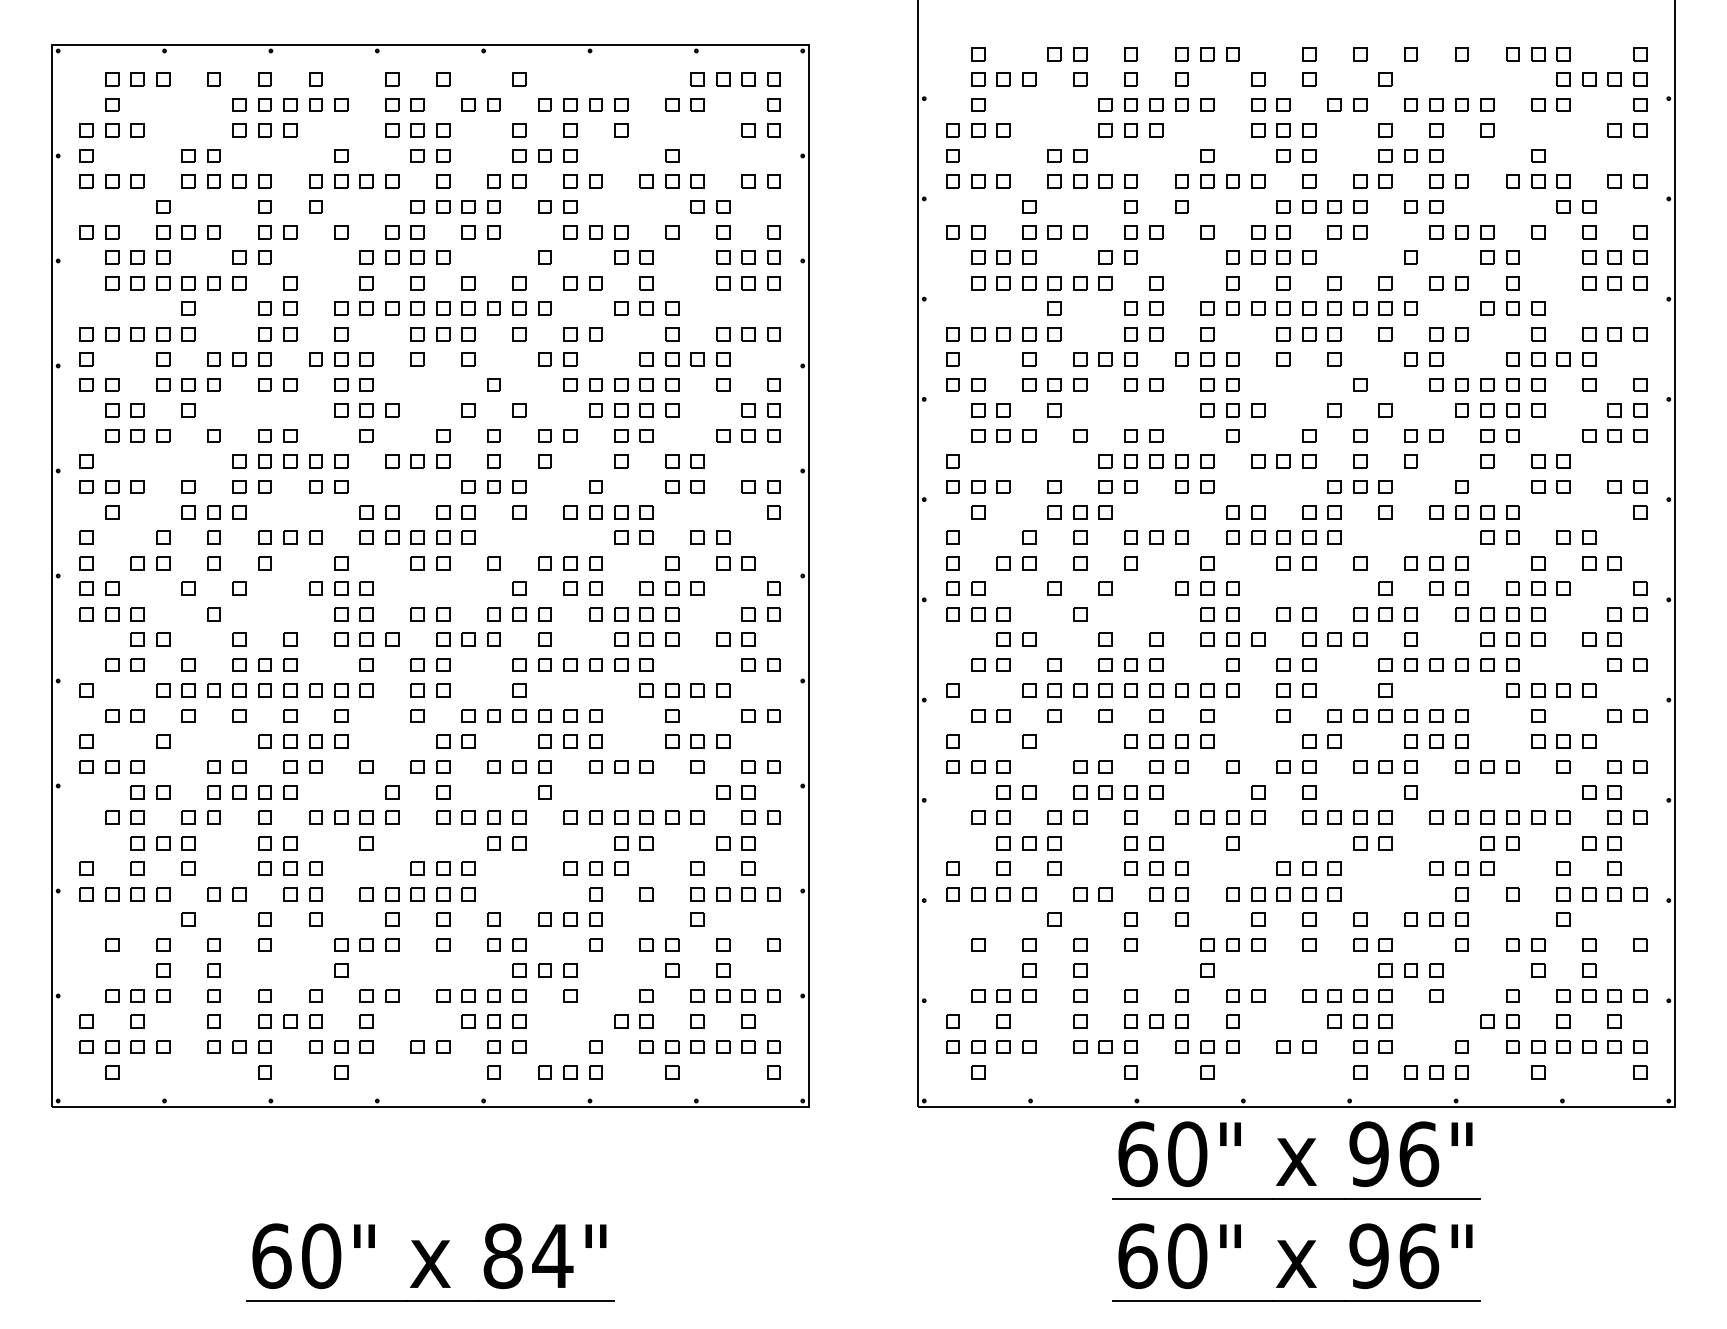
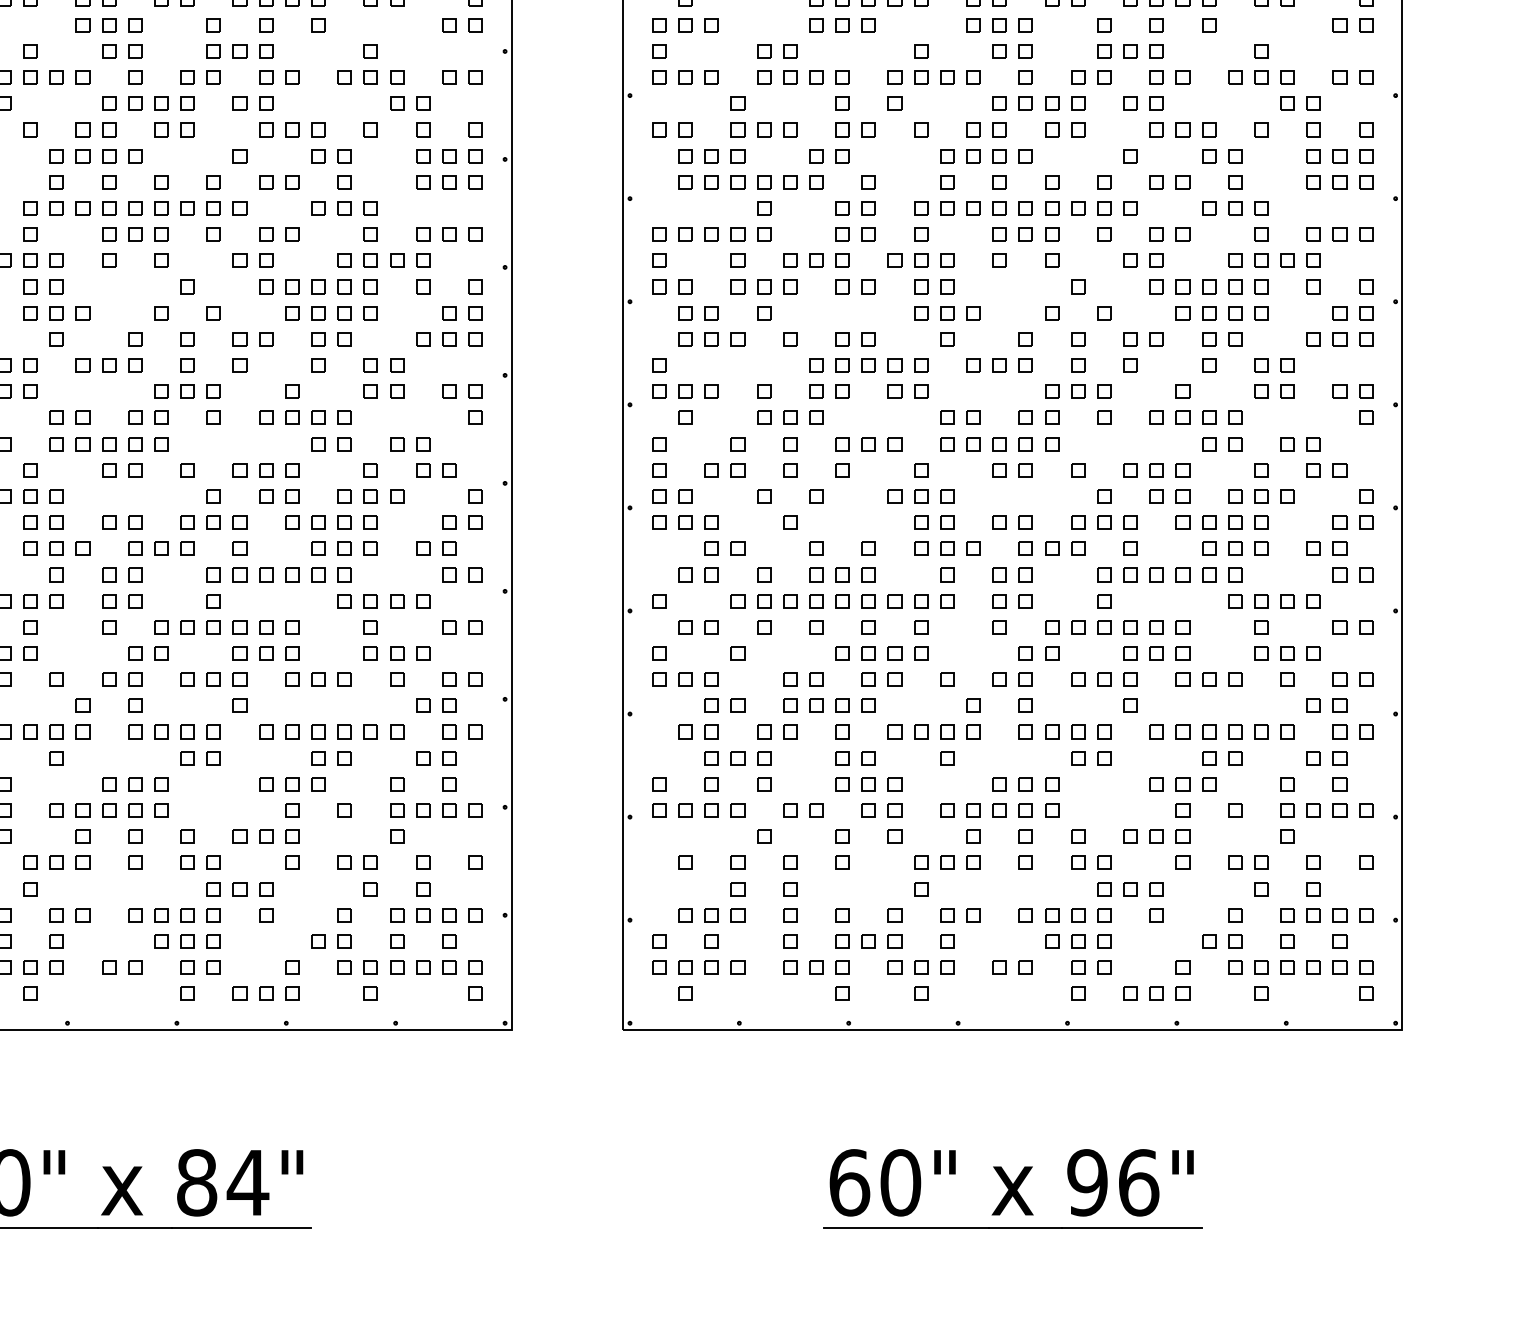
part: (1296, 1160) -> (1012, 1084), removed

